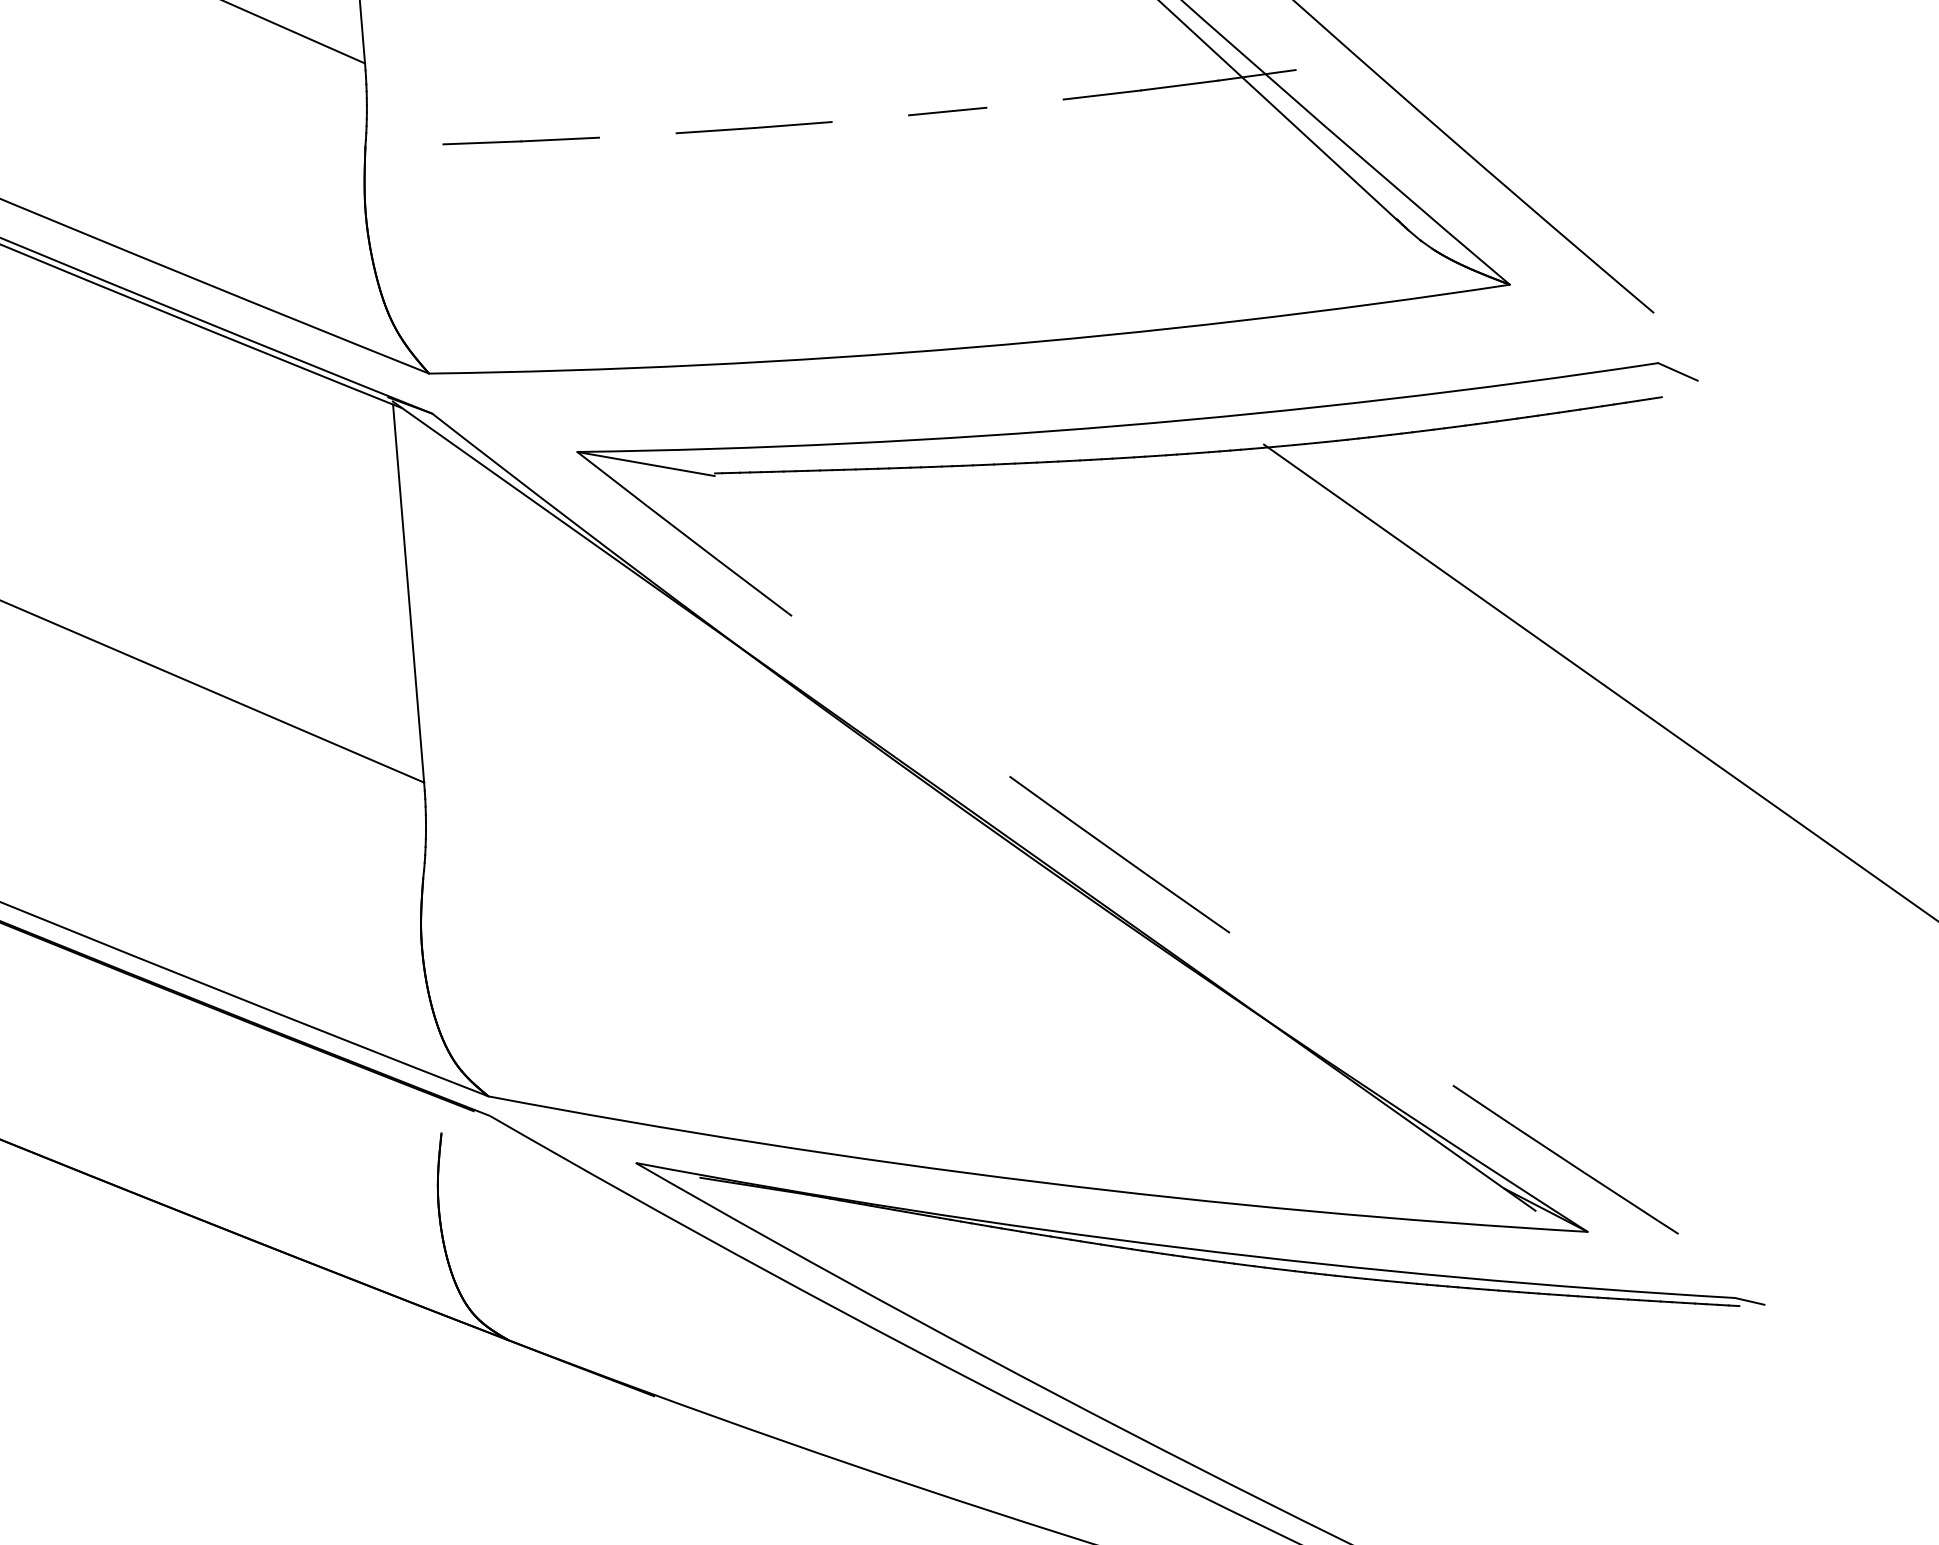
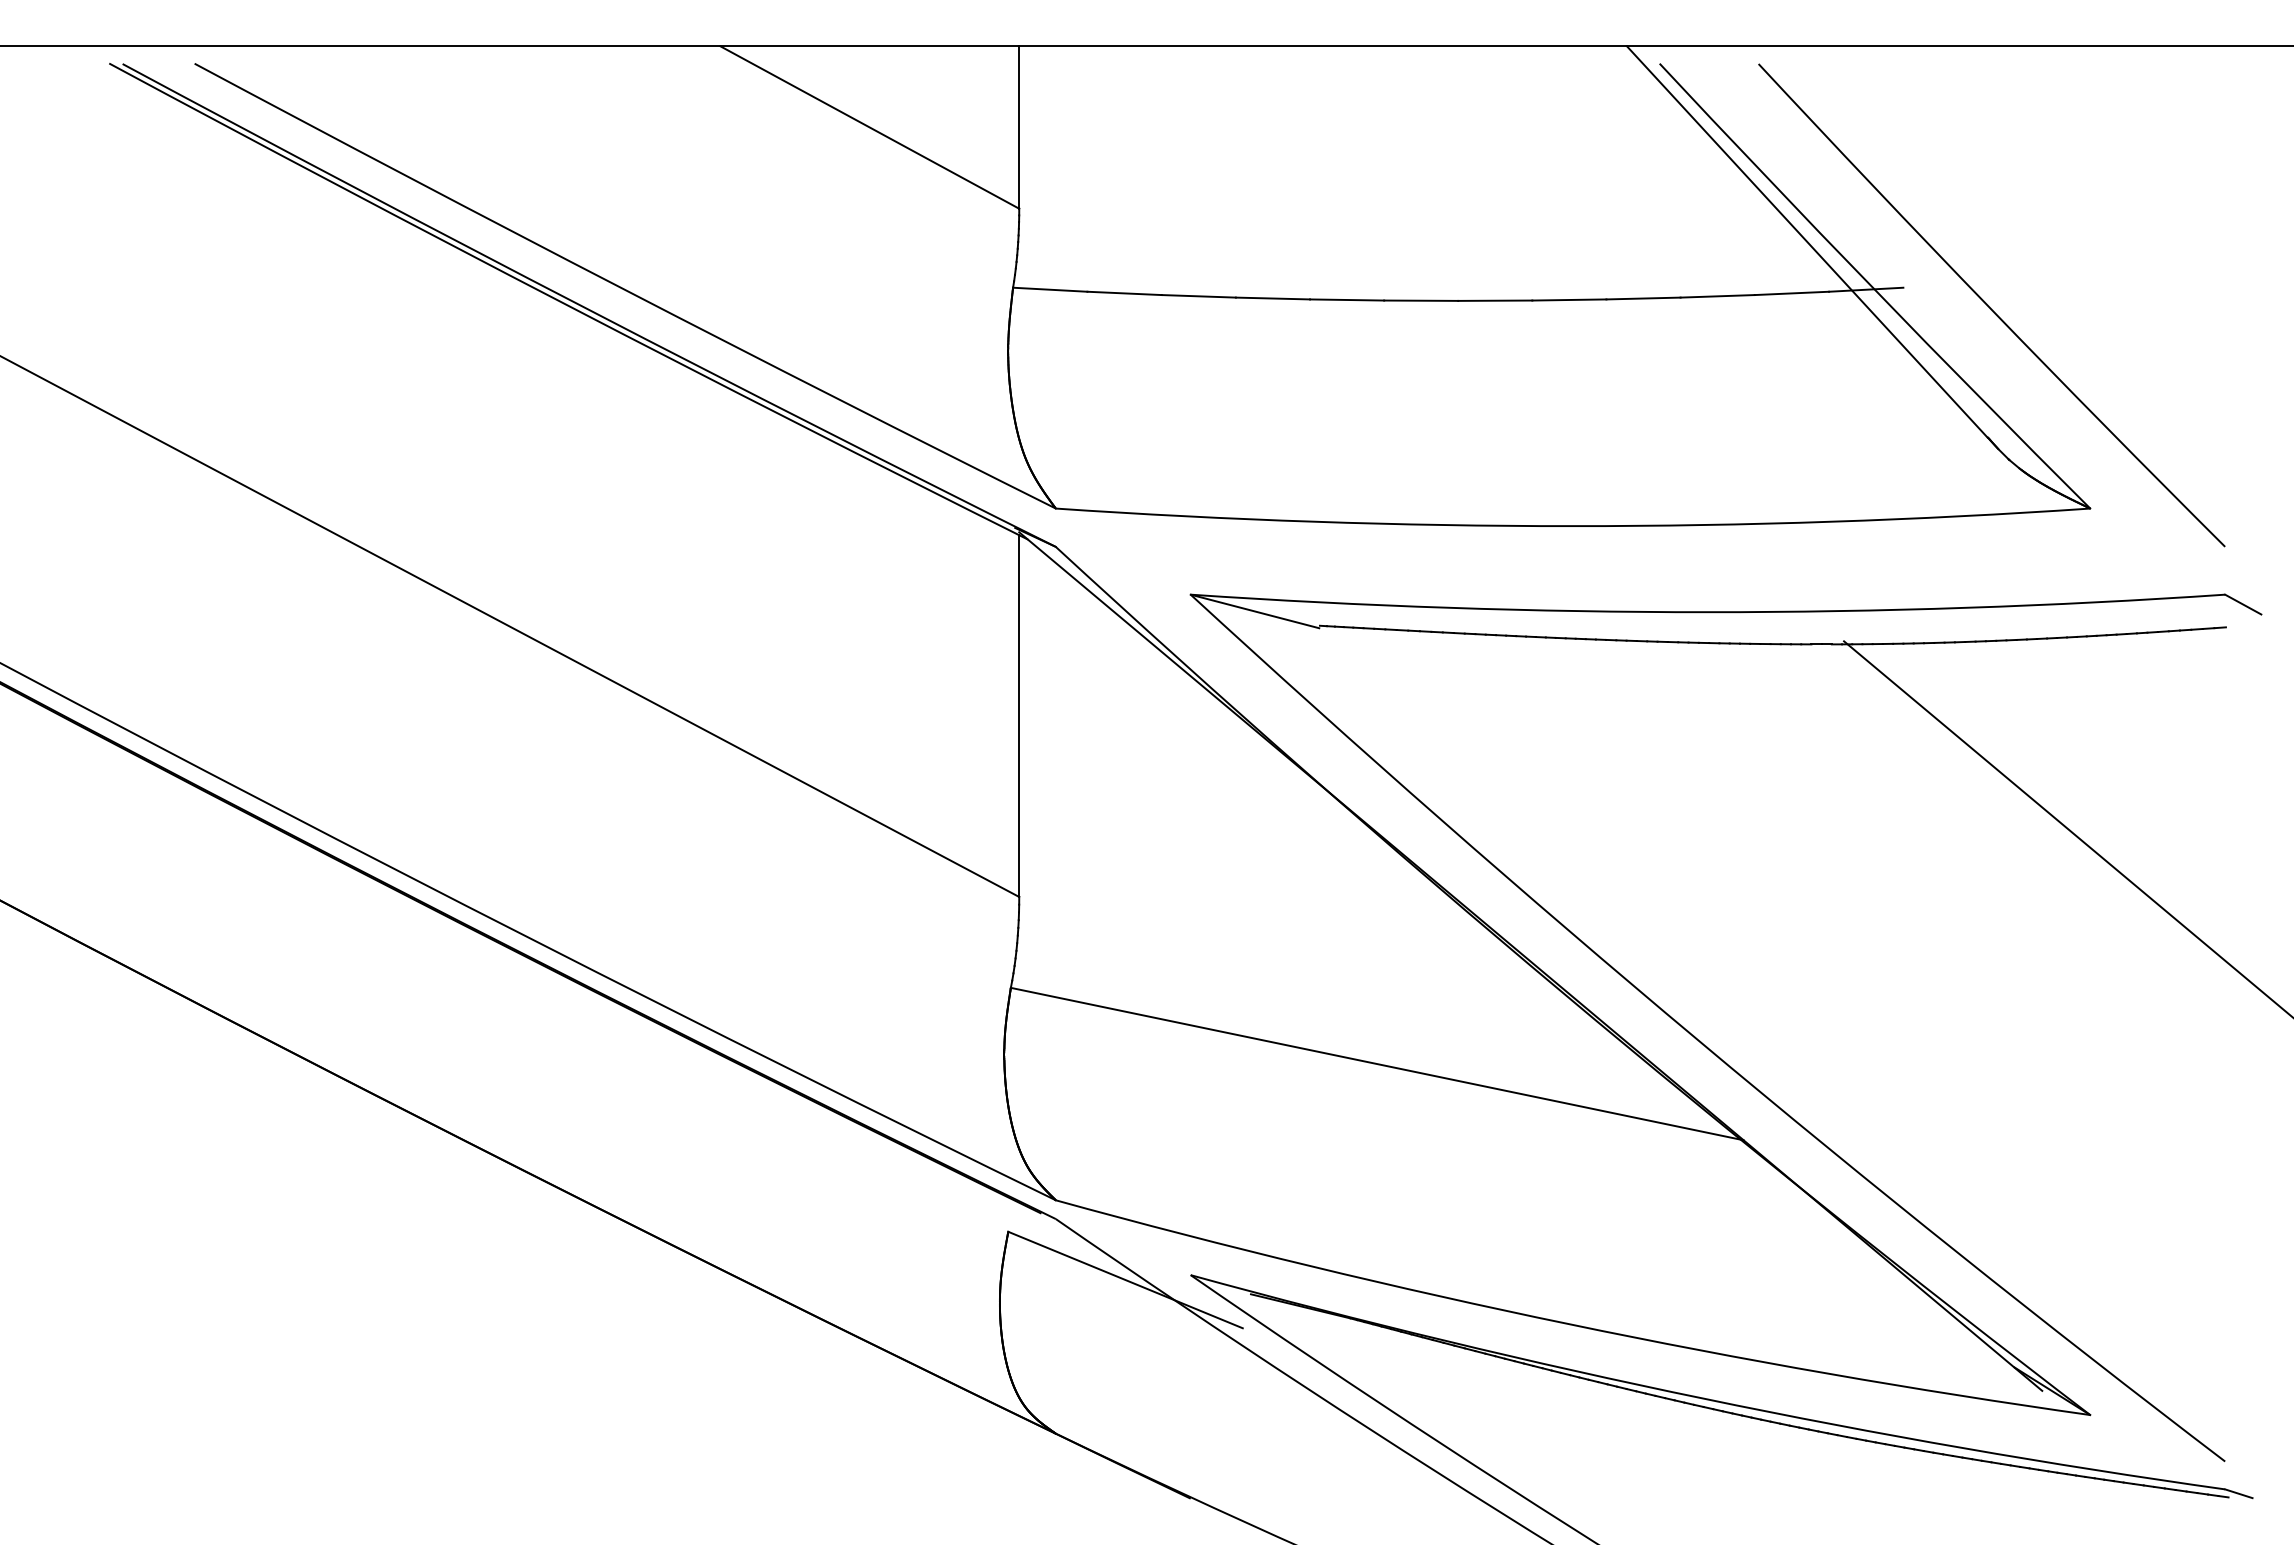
line: (1025, 103) -> (1643, 298), added
line: (870, 118) -> (1495, 300), added
line: (637, 135) -> (1272, 298), added
line: (404, 145) -> (1050, 289), added
arc: (1145, 874) -> (1697, 1040), dashed -> solid
line: (811, 925) -> (1376, 1063), added
line: (568, 1173) -> (1125, 1279), added

